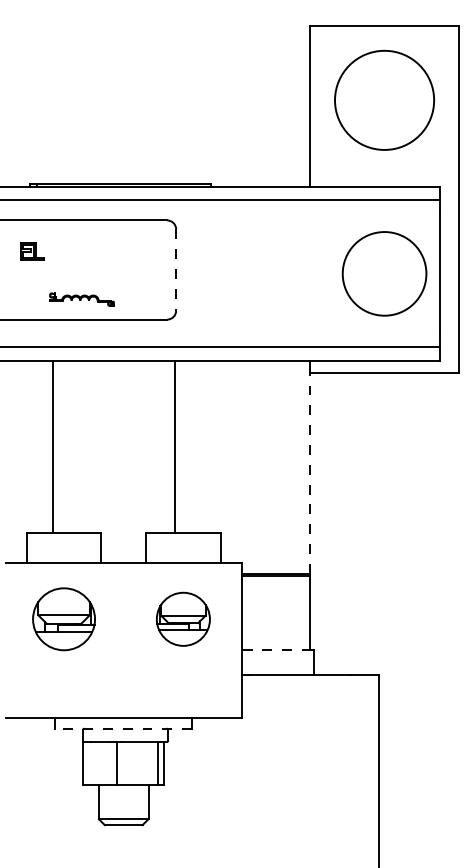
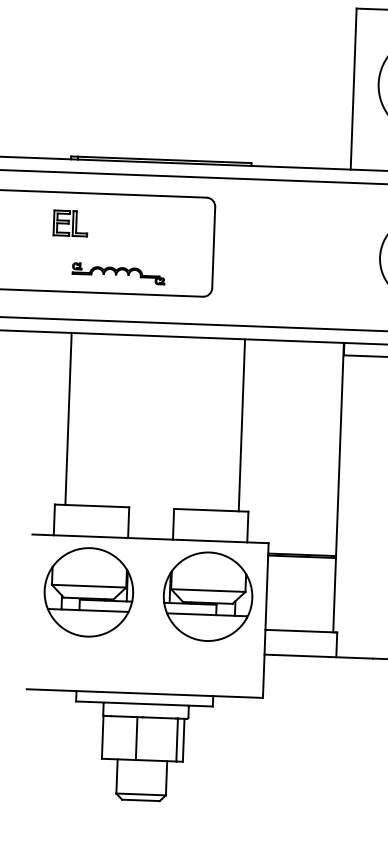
part: (32, 251) -> (70, 223), size x1.43
line: (176, 270) -> (214, 248), dashed -> solid
part: (81, 299) -> (118, 273), size x1.43
line: (53, 446) -> (68, 418), moved
line: (174, 446) -> (241, 425), moved
line: (309, 467) -> (339, 449), dashed -> solid
part: (63, 619) -> (88, 592), size x1.43
part: (183, 619) -> (208, 597), size x1.67
line: (276, 650) -> (300, 631), dashed -> solid
line: (123, 728) -> (144, 703), dashed -> solid

